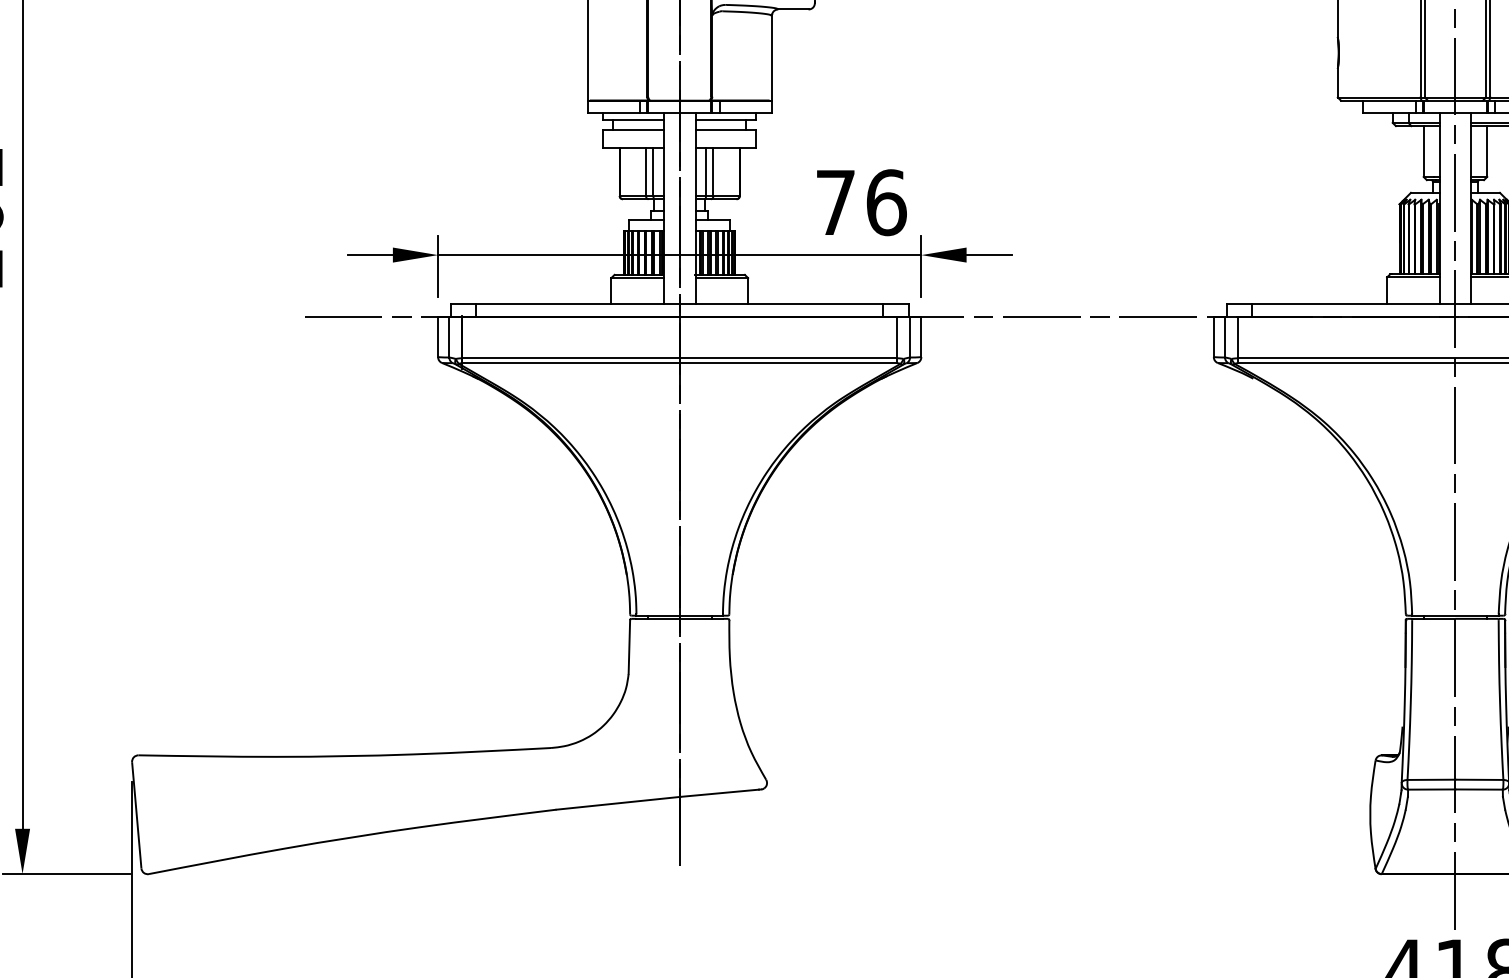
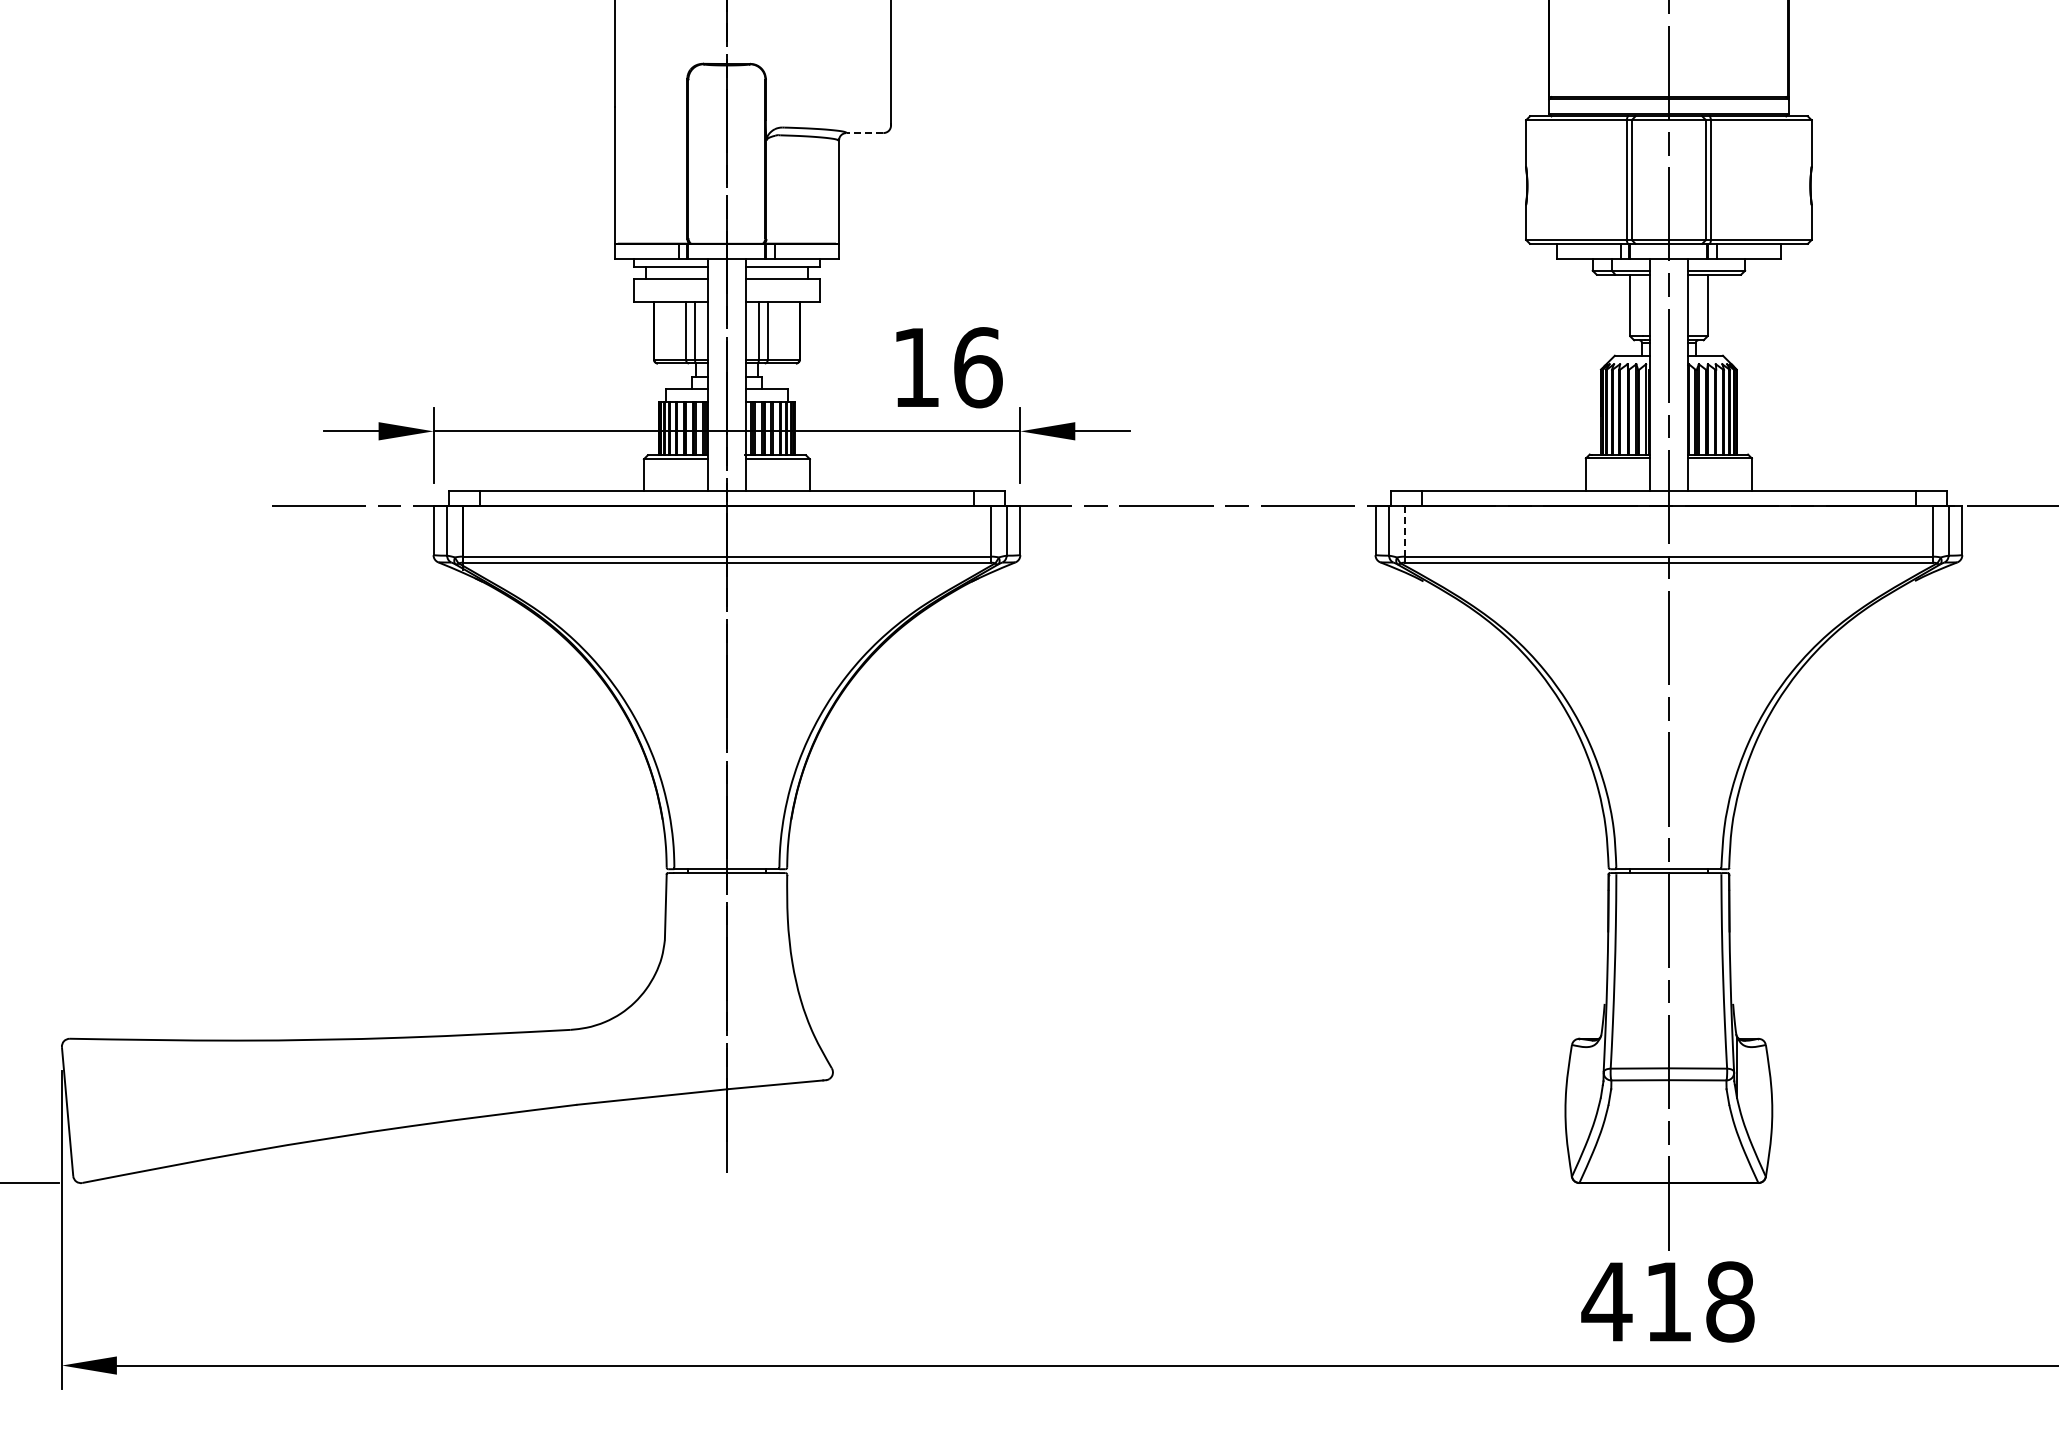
line: (793, 9) -> (864, 133), solid -> dashed
text: (835, 202) -> (916, 367), 76 -> 16
line: (1237, 336) -> (1404, 530), solid -> dashed

